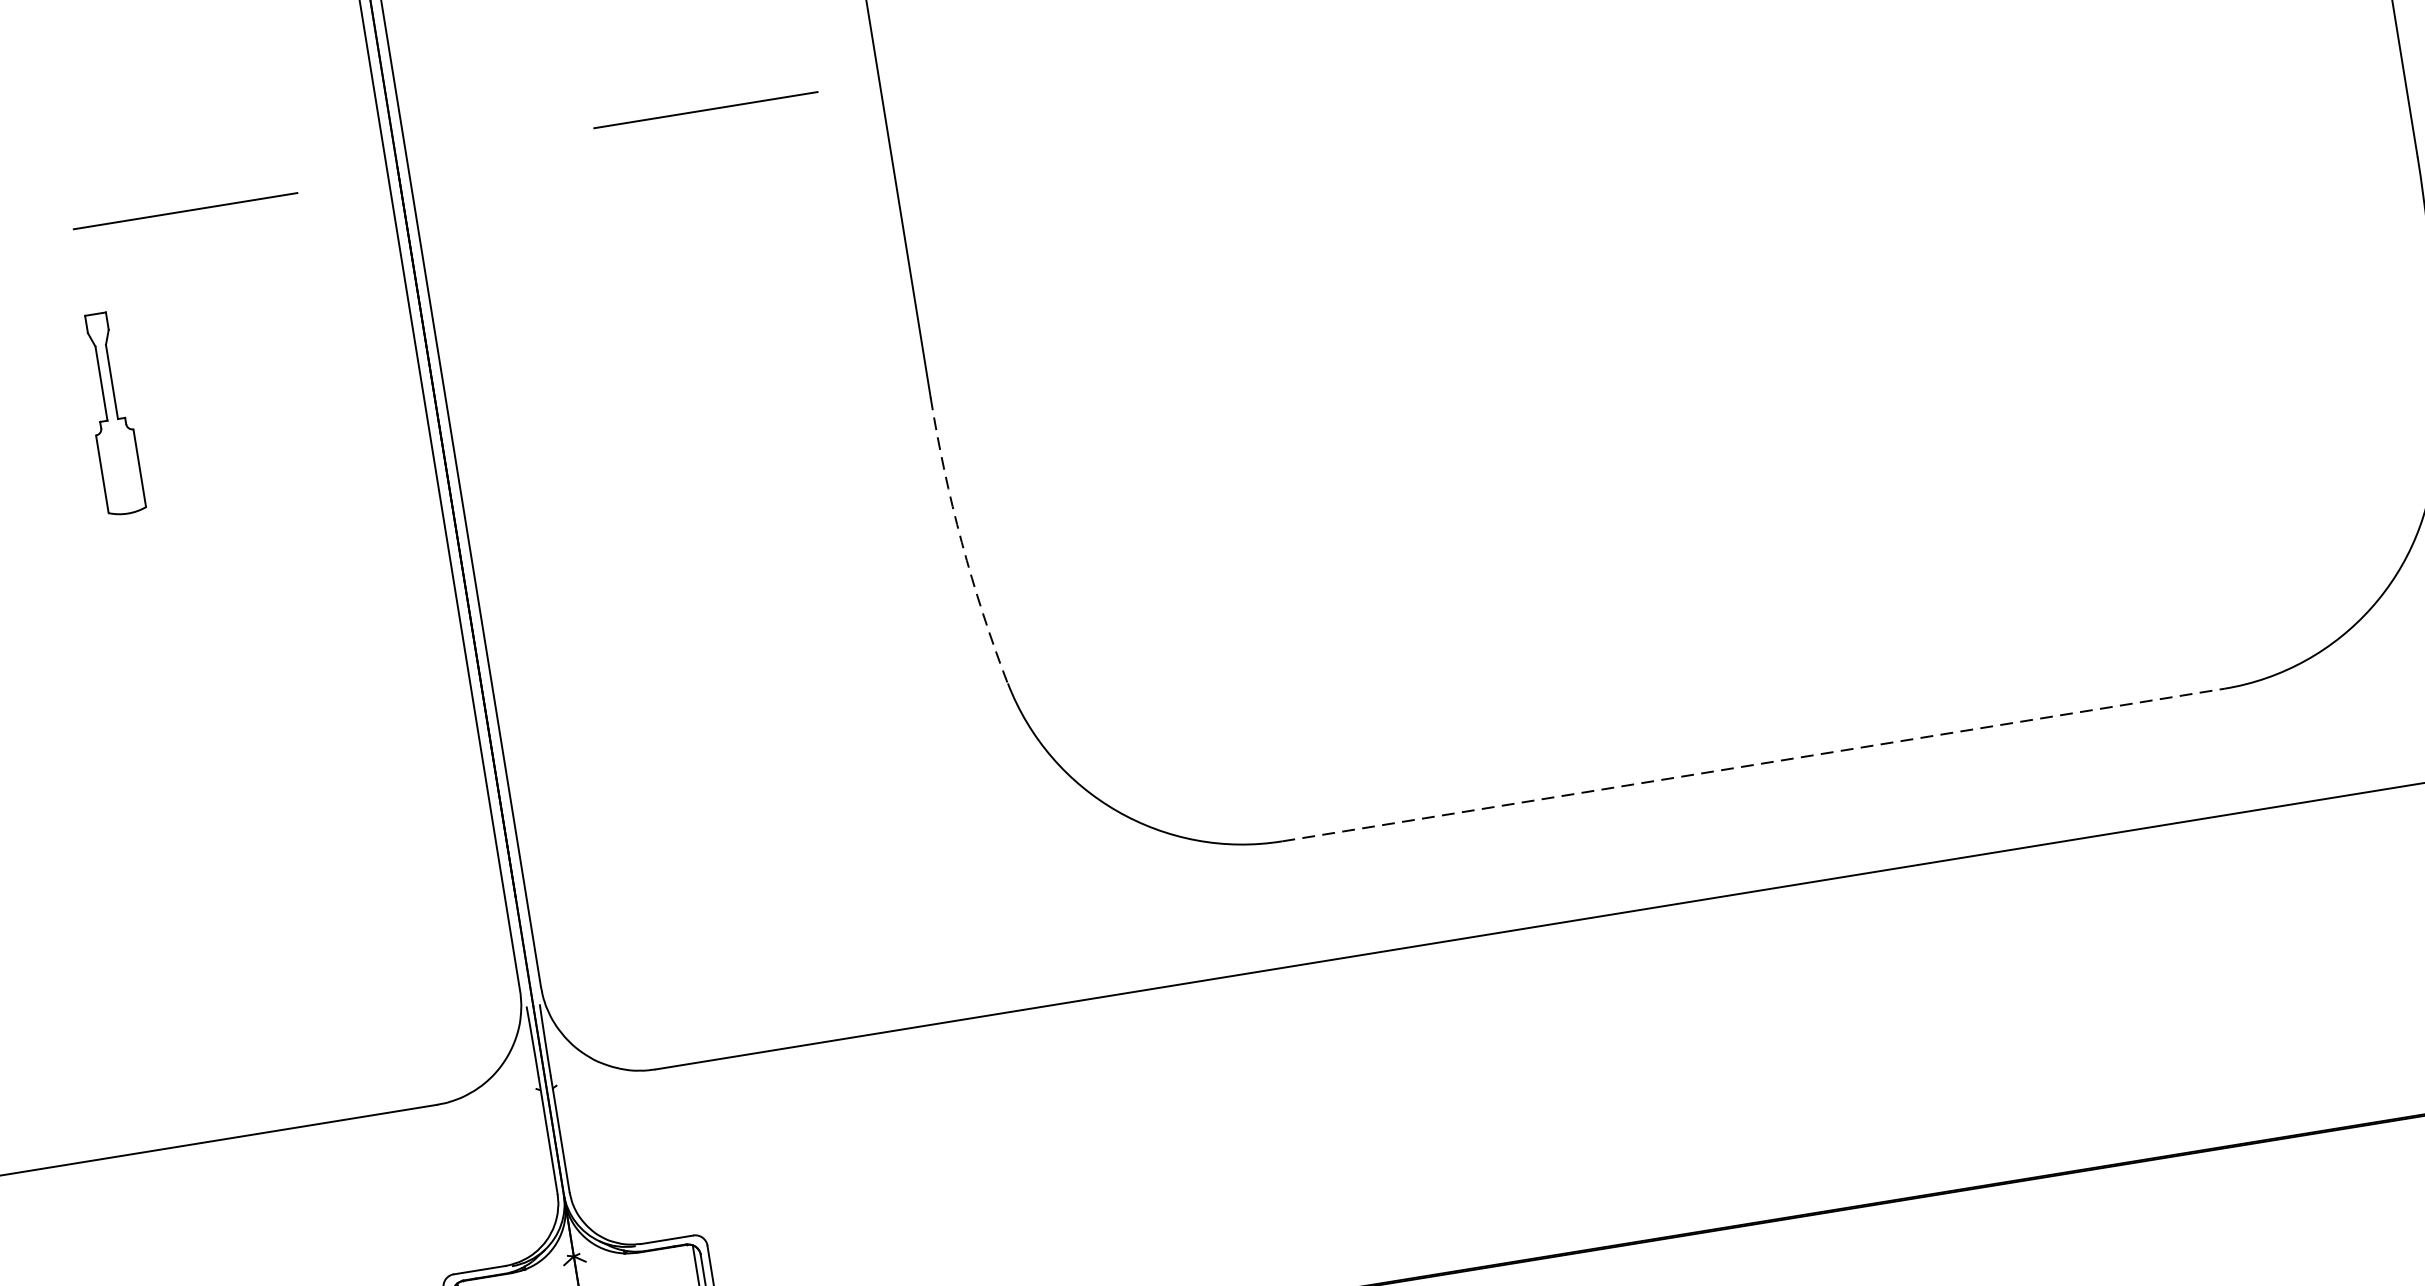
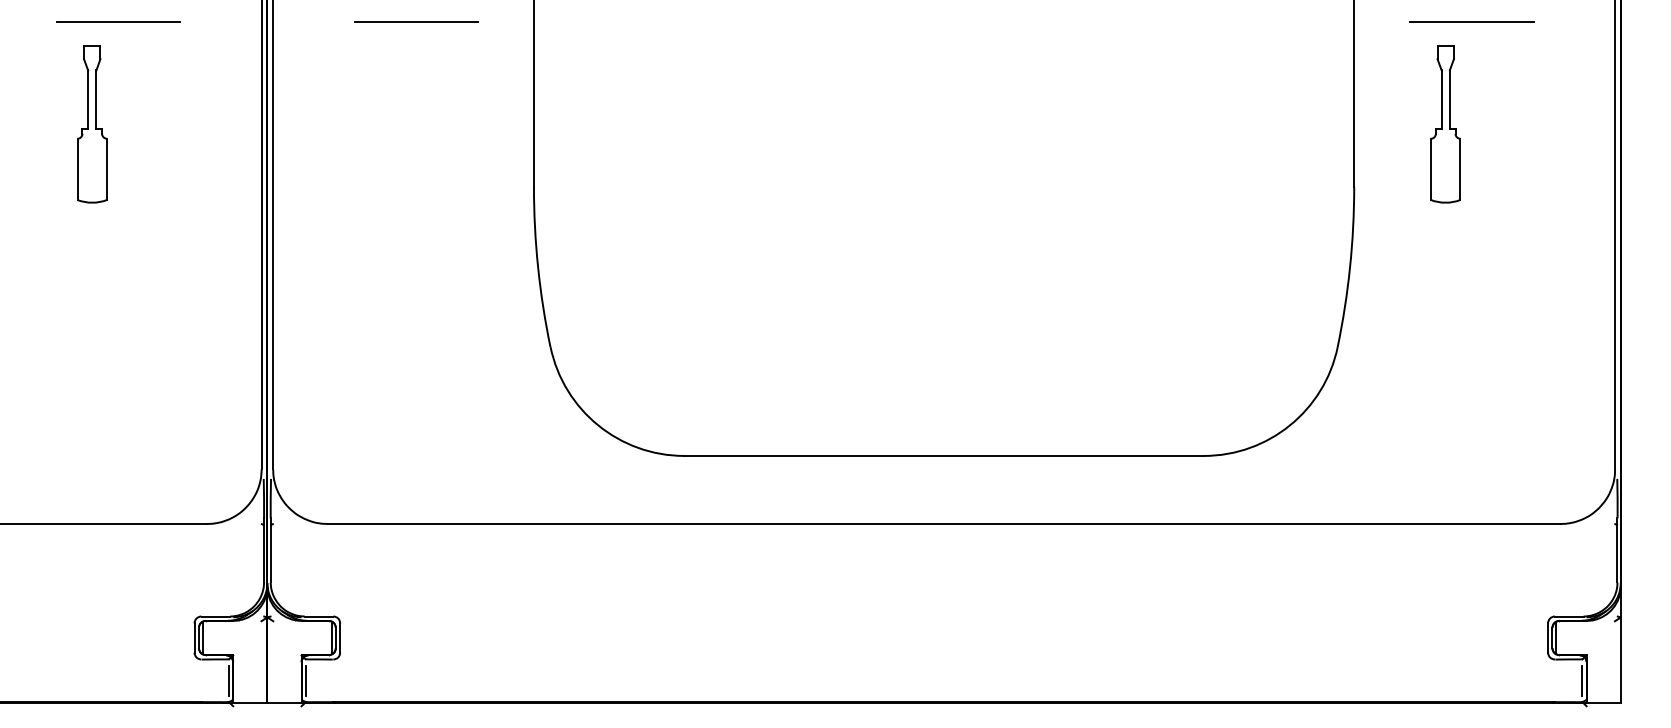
line: (706, 109) -> (416, 21), moved
line: (185, 210) -> (118, 21), moved
part: (112, 414) -> (92, 124), size x1.43
arc: (962, 542) -> (538, 267), dashed -> solid
line: (1753, 764) -> (944, 455), dashed -> solid

